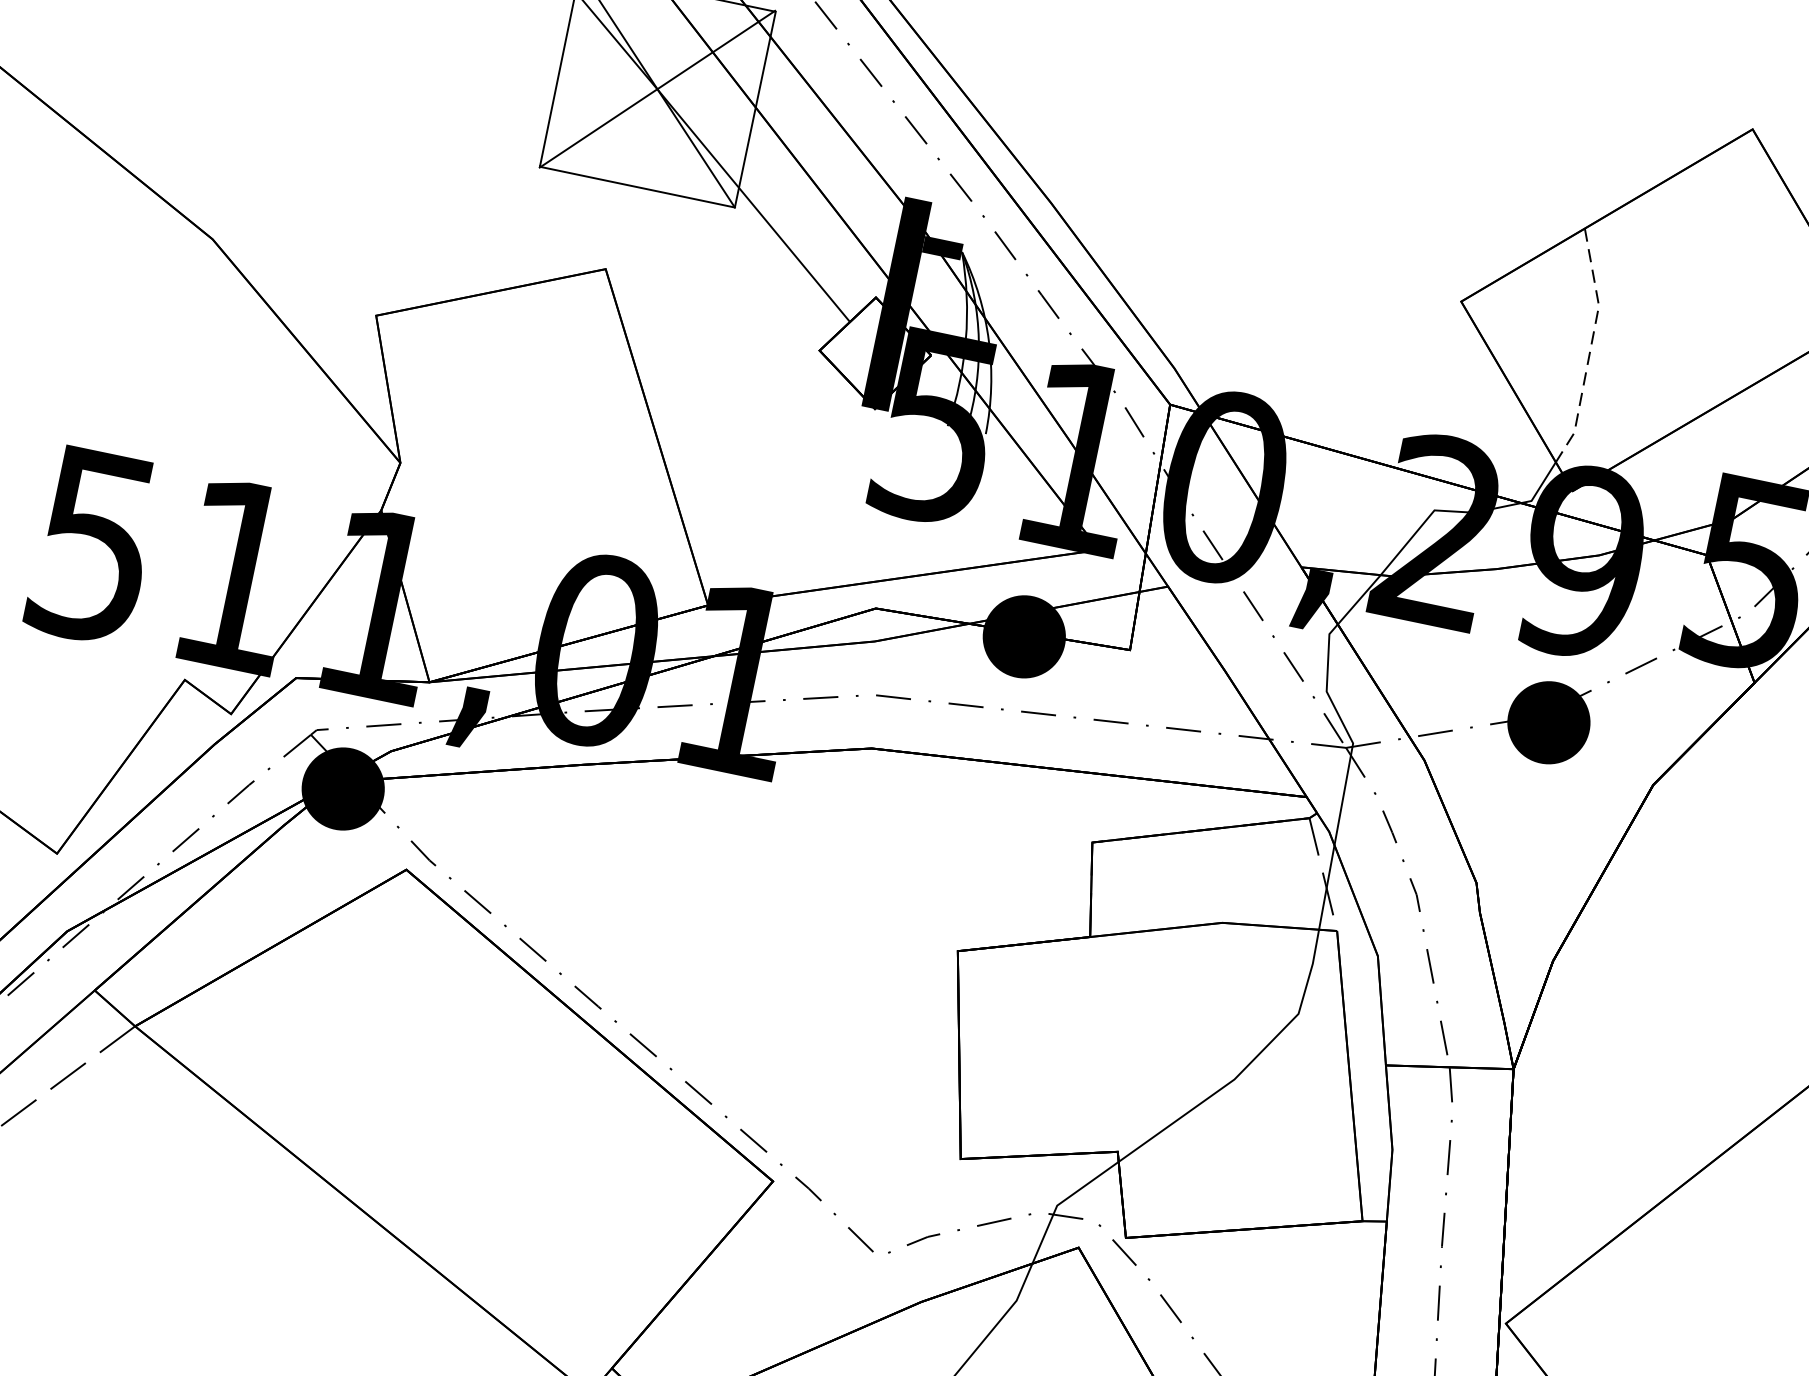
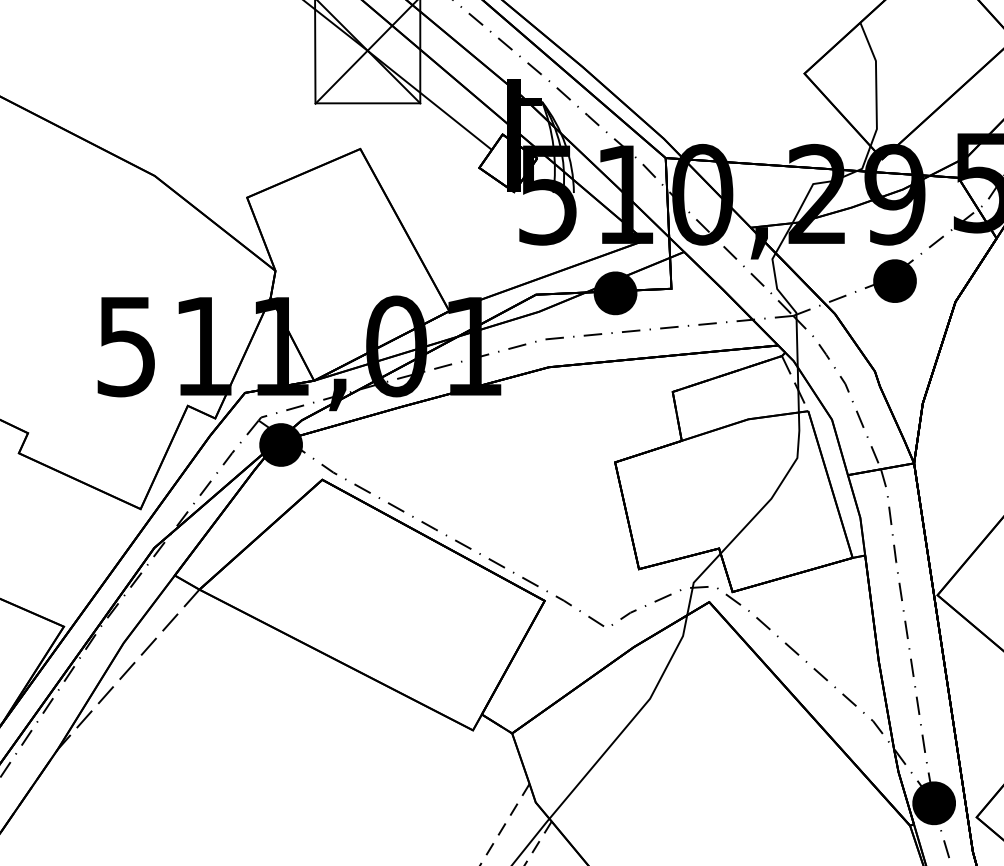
line: (1591, 347) -> (876, 83), dashed -> solid

